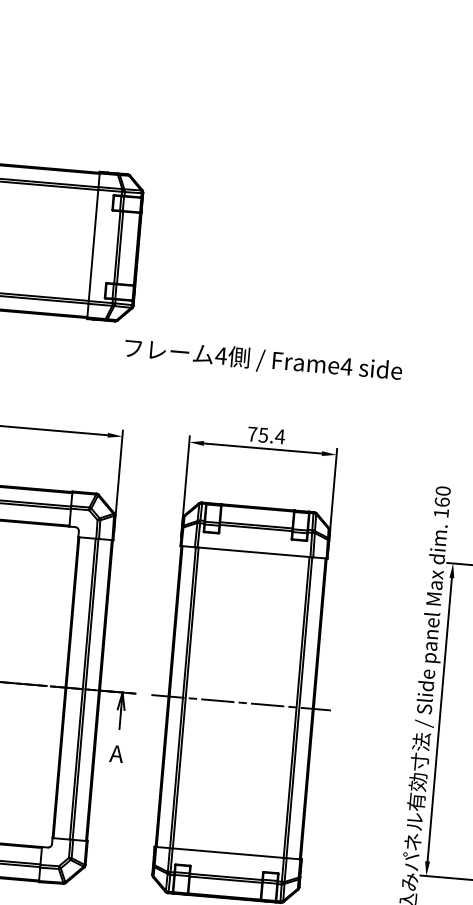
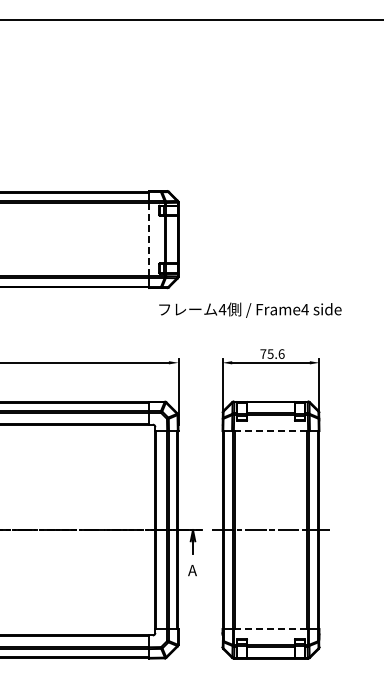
line: (92, 245) -> (148, 239), solid -> dashed
text: (263, 359) -> (250, 309), moved
text: (280, 435) -> (281, 353), 75.4 -> 75.6
line: (254, 553) -> (271, 431), solid -> dashed
line: (228, 853) -> (271, 629), solid -> dashed

